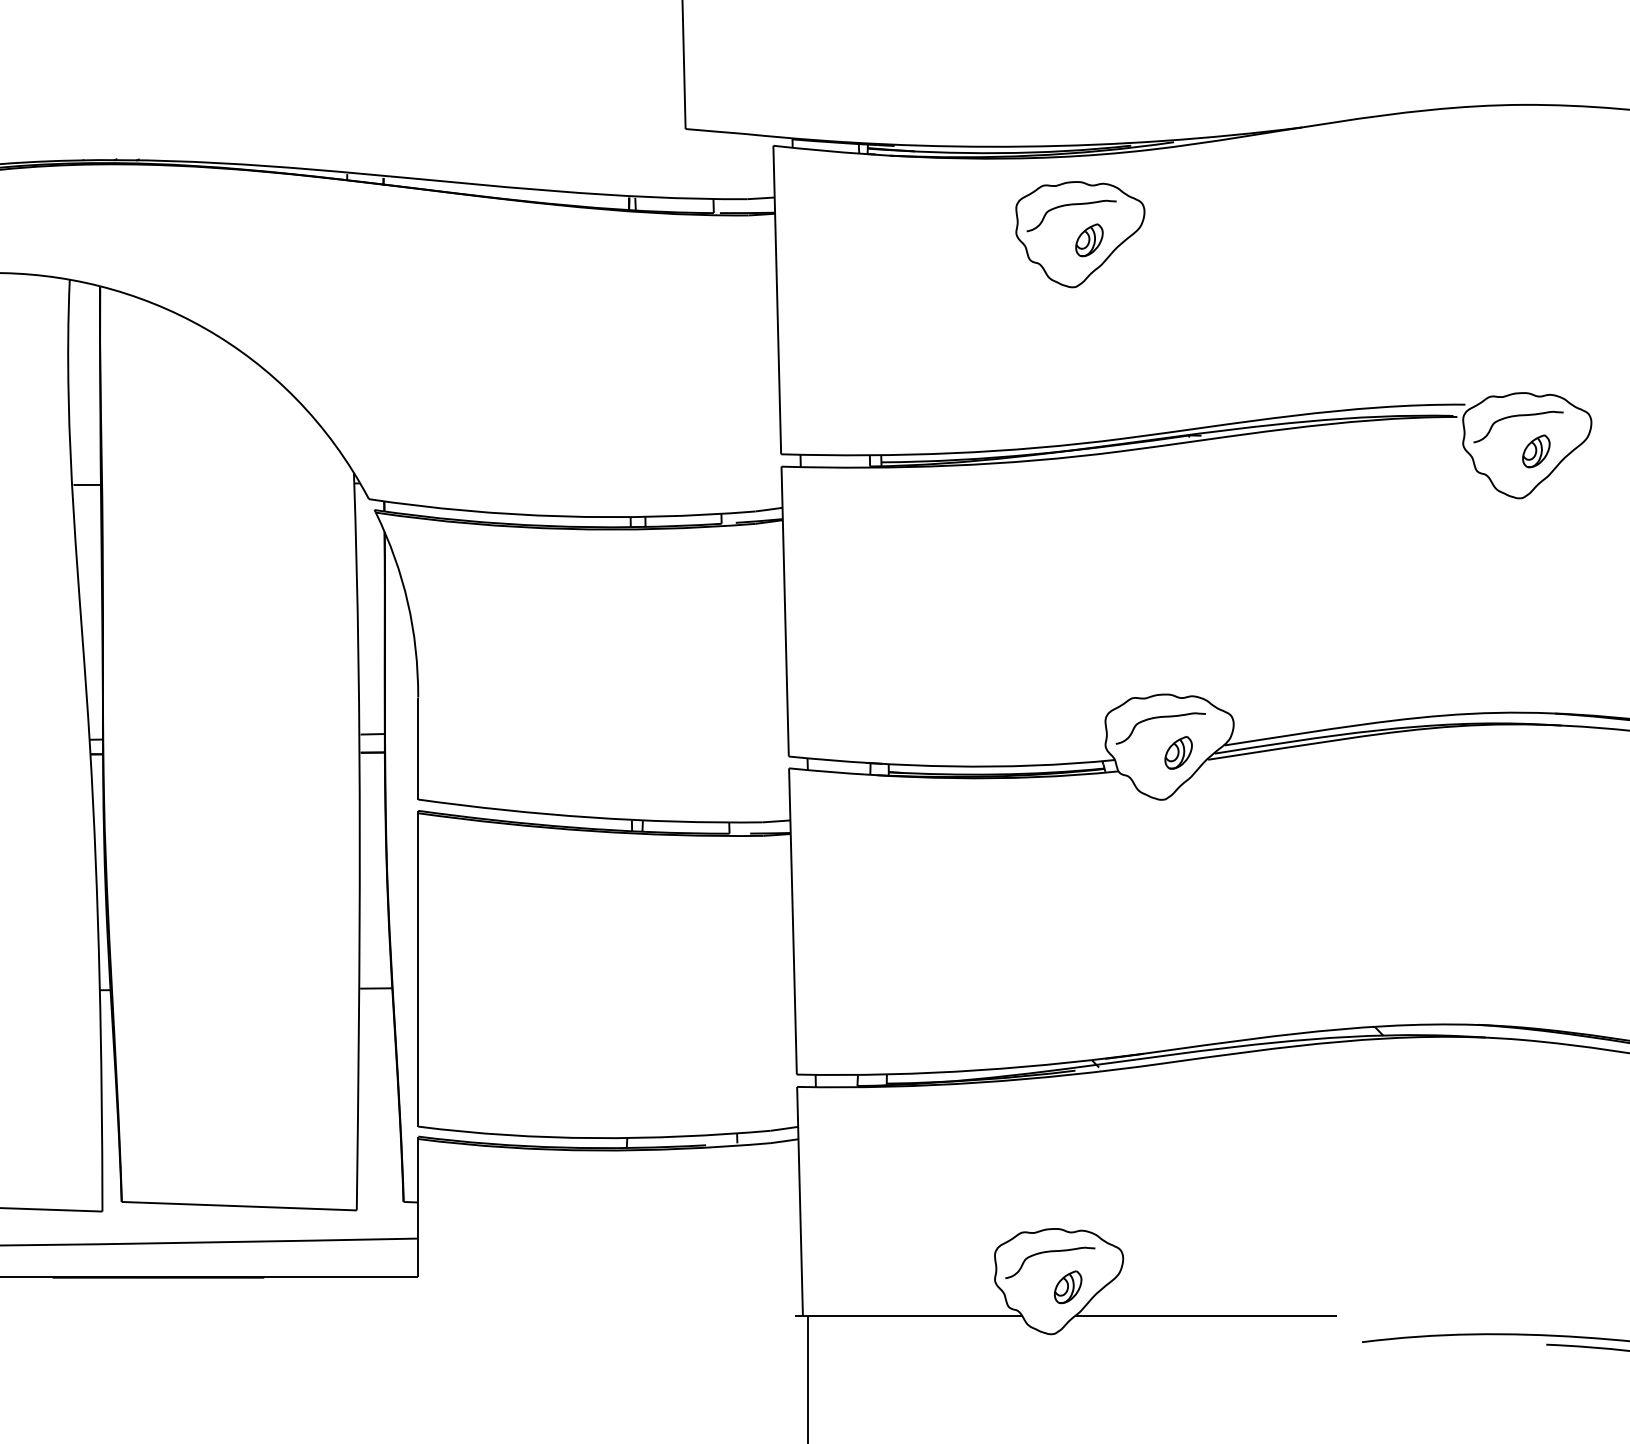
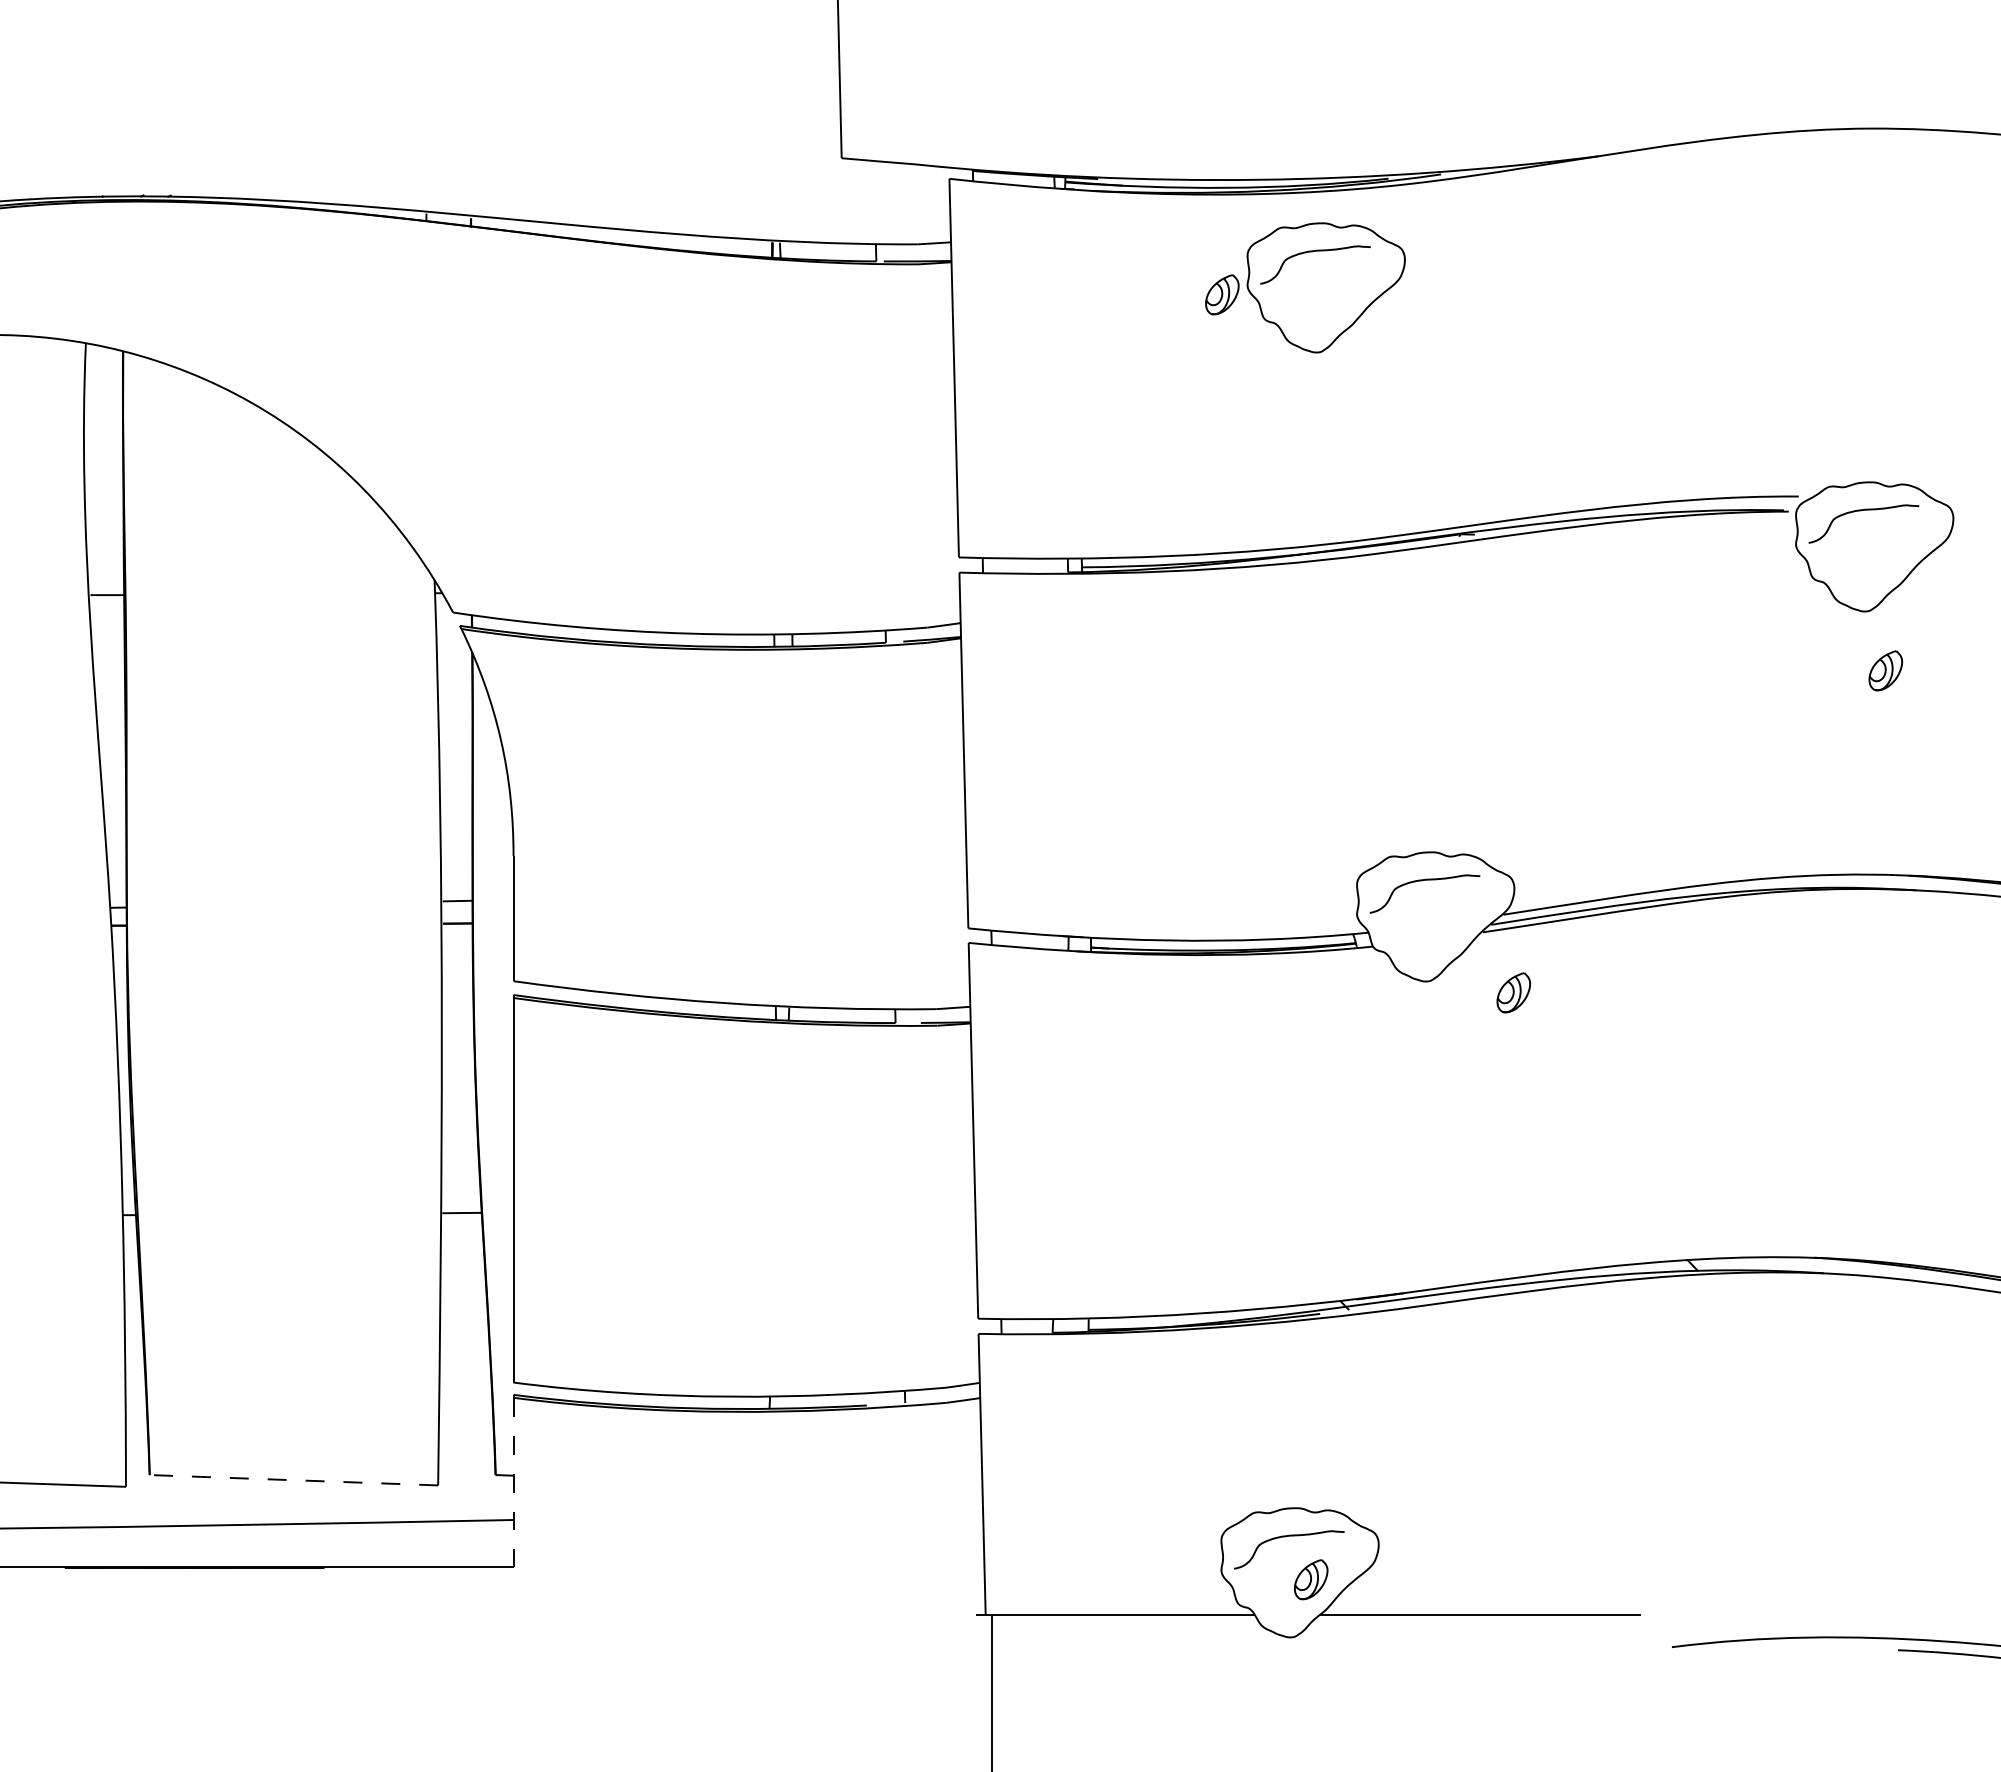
part: (1089, 240) -> (1222, 294), moved
part: (1536, 451) -> (1885, 670), moved
part: (1178, 752) -> (1513, 992), moved
line: (238, 1206) -> (293, 1480), solid -> dashed
line: (418, 1208) -> (513, 1482), solid -> dashed

